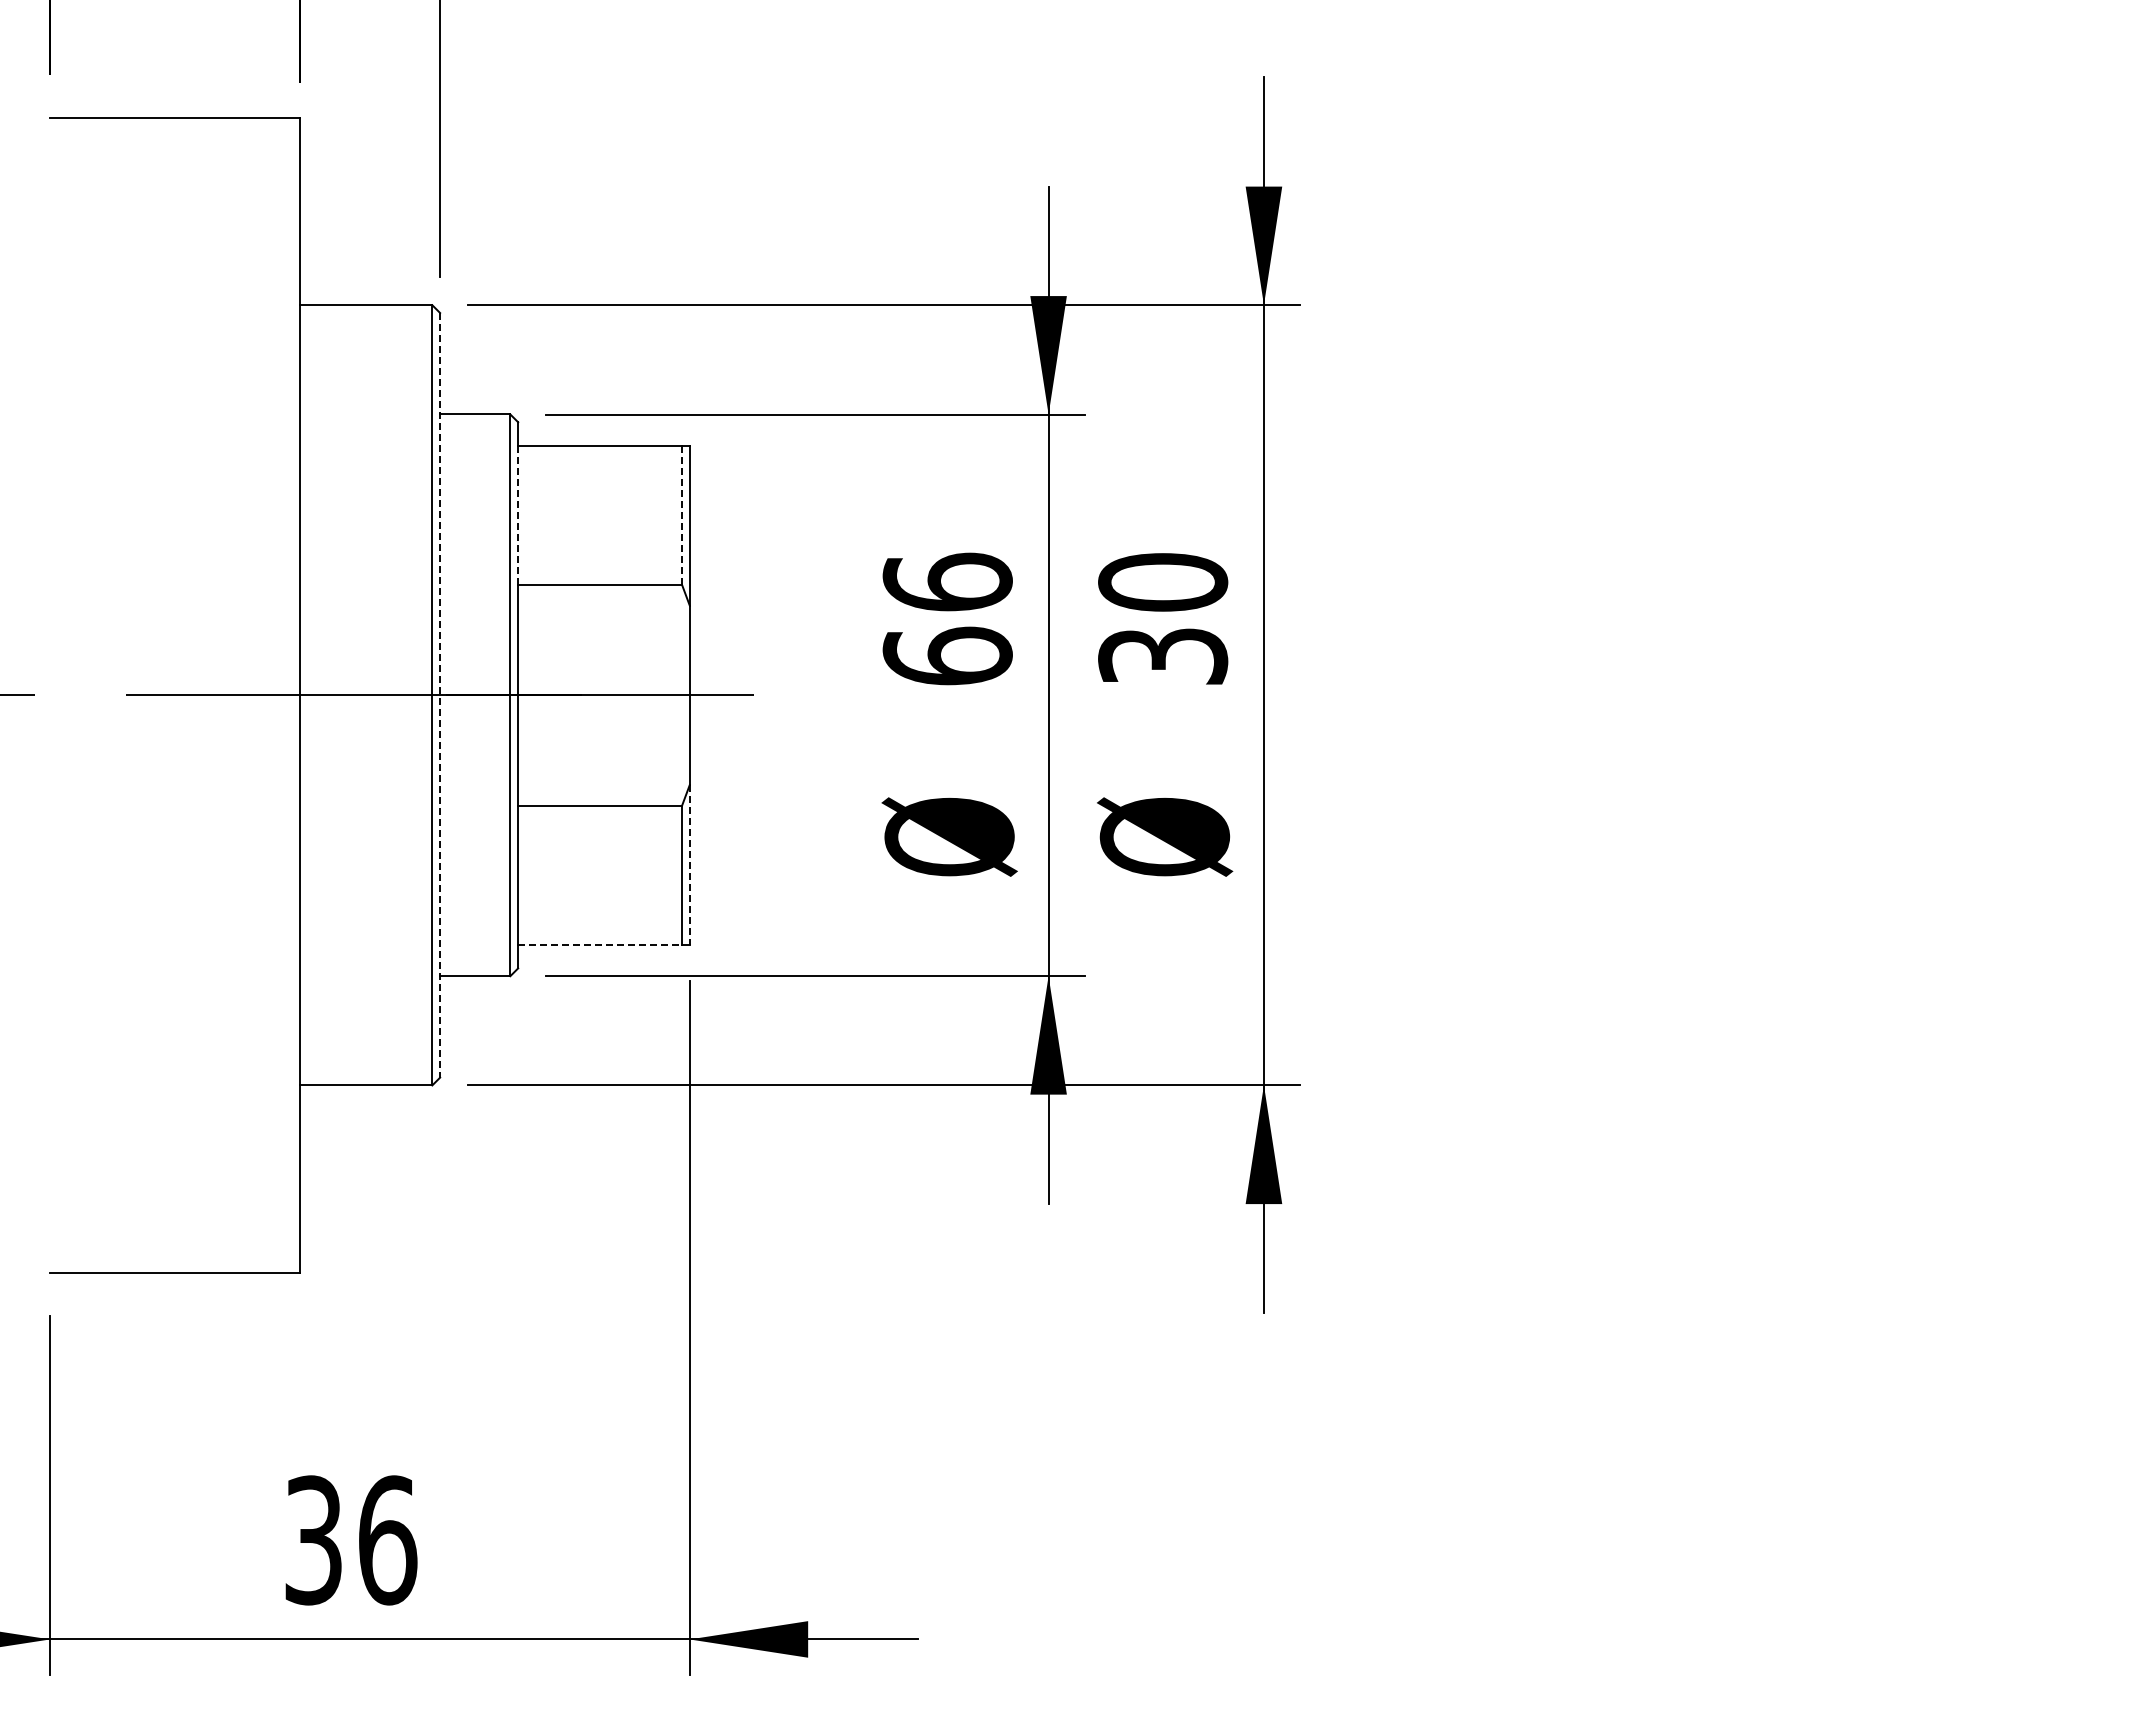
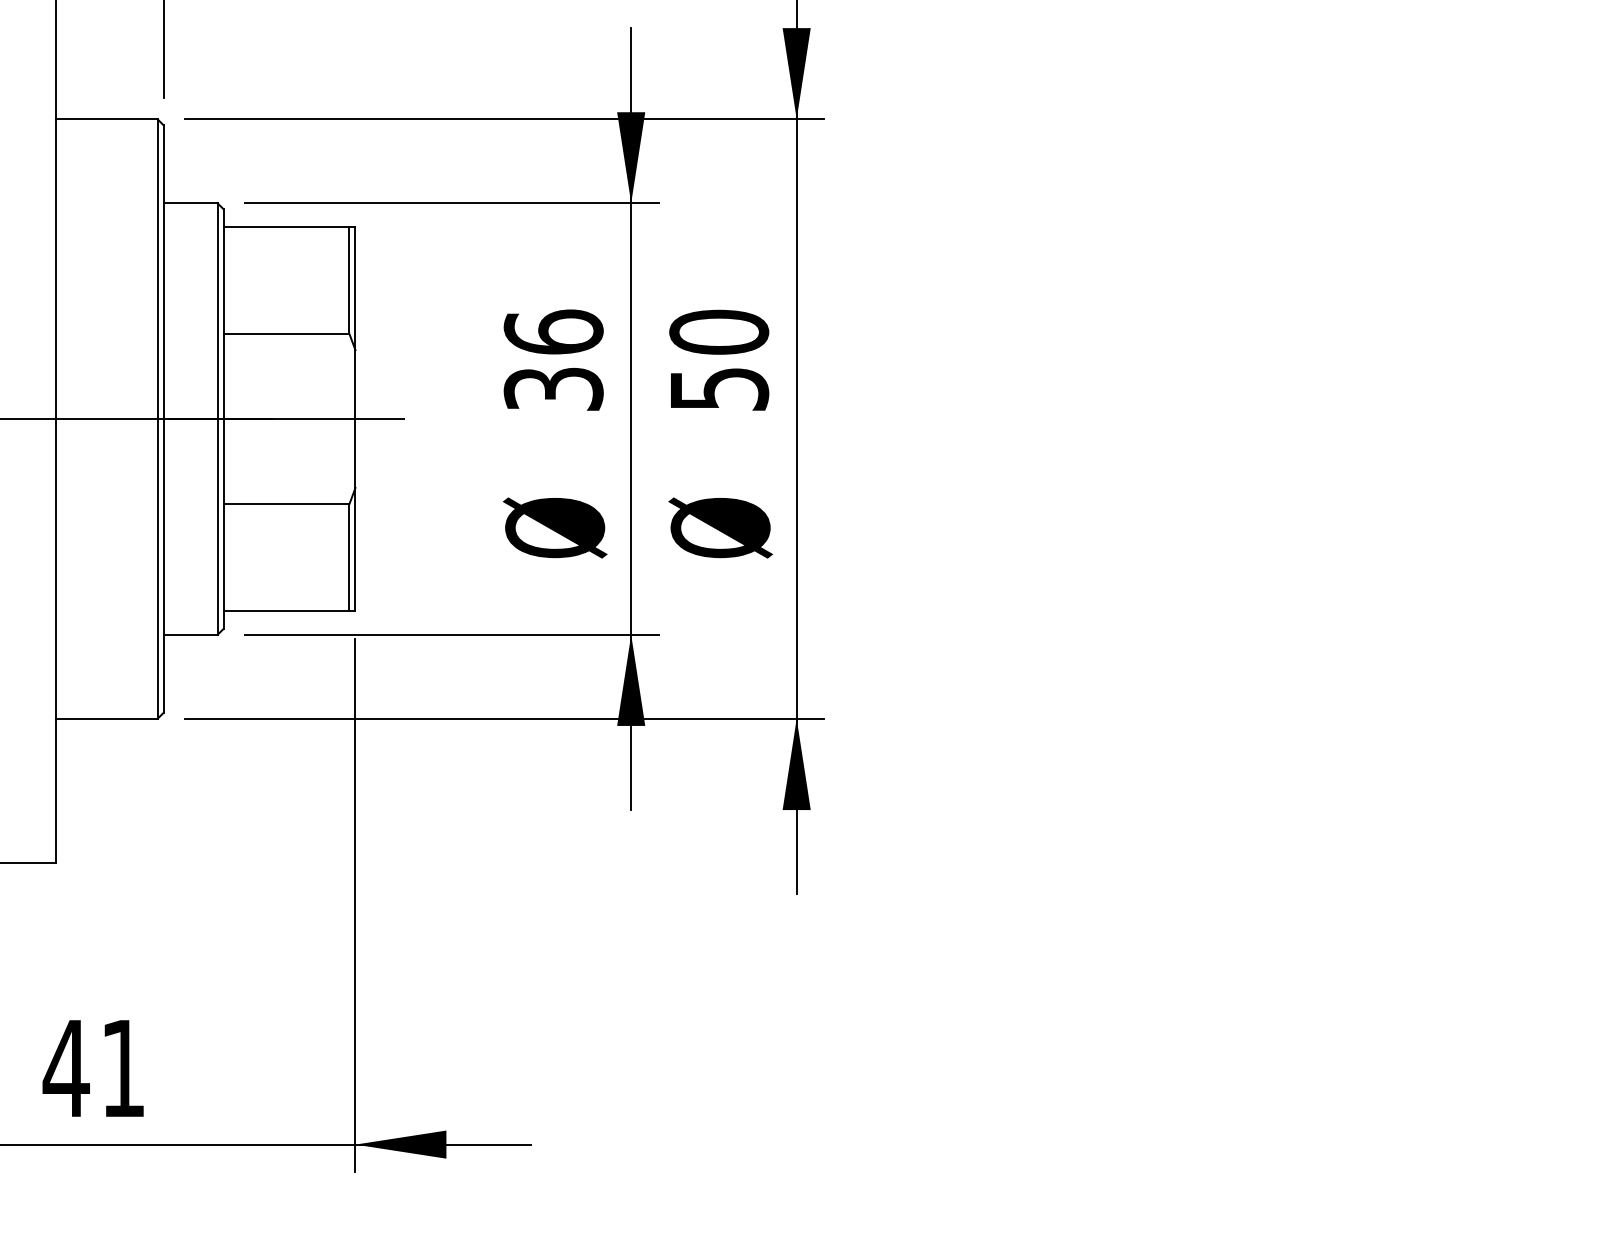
line: (518, 515) -> (223, 280), dashed -> solid
line: (682, 515) -> (349, 280), dashed -> solid
text: (947, 655) -> (553, 388), 66 -> 36
text: (1162, 656) -> (718, 389), 30 -> 50
line: (440, 695) -> (163, 419), dashed -> solid
line: (689, 865) -> (355, 549), dashed -> solid
line: (600, 945) -> (286, 611), dashed -> solid
text: (349, 1540) -> (93, 1068), 36 -> 41

